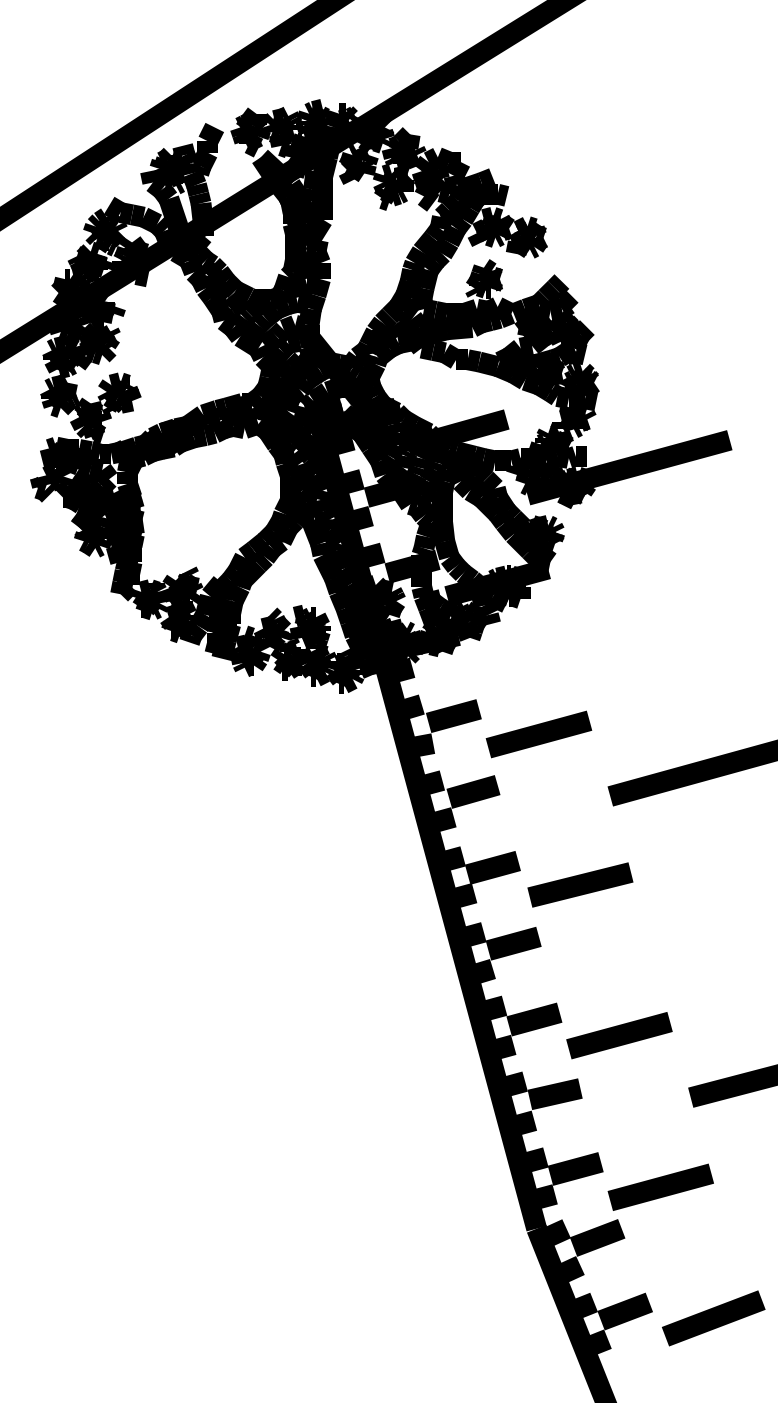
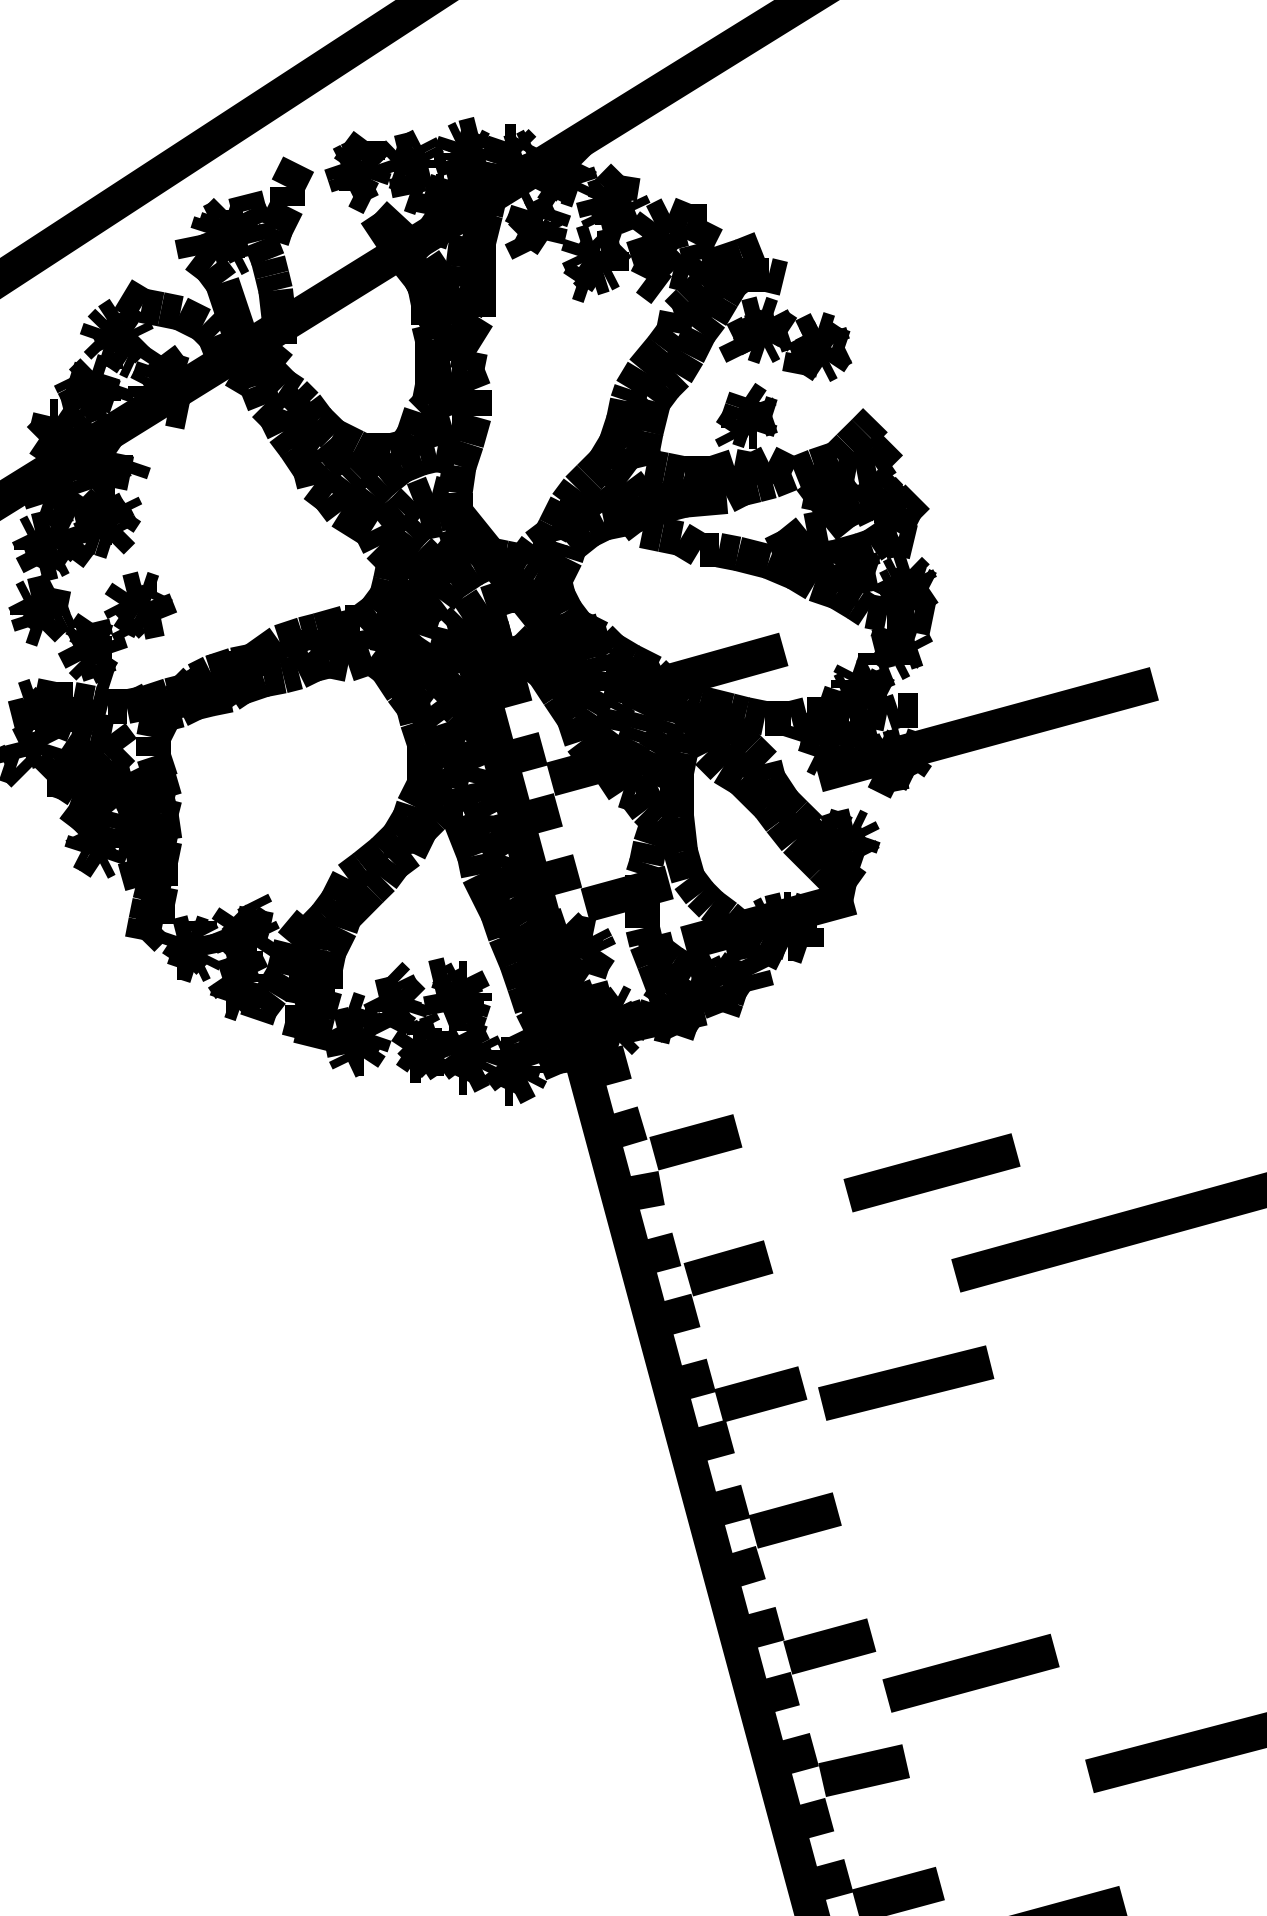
line: (538, 734) -> (931, 1172), moved
line: (580, 884) -> (906, 1382), moved

